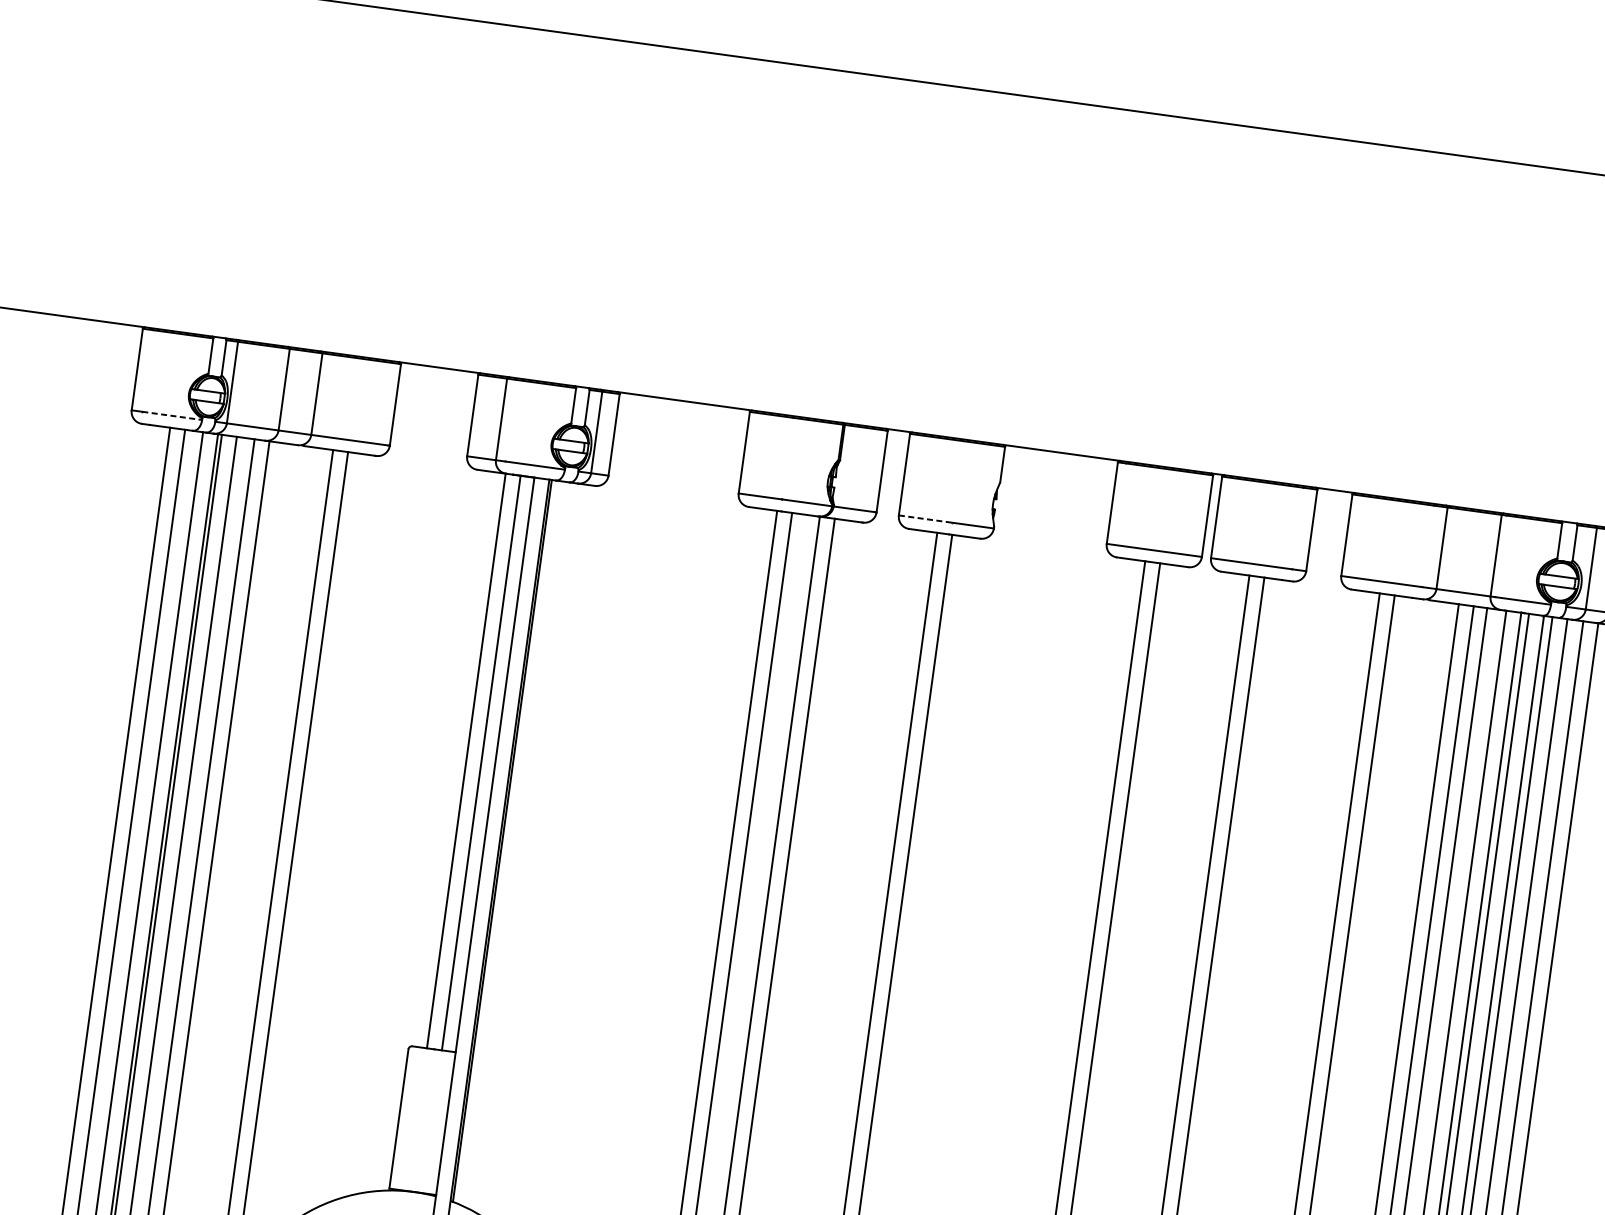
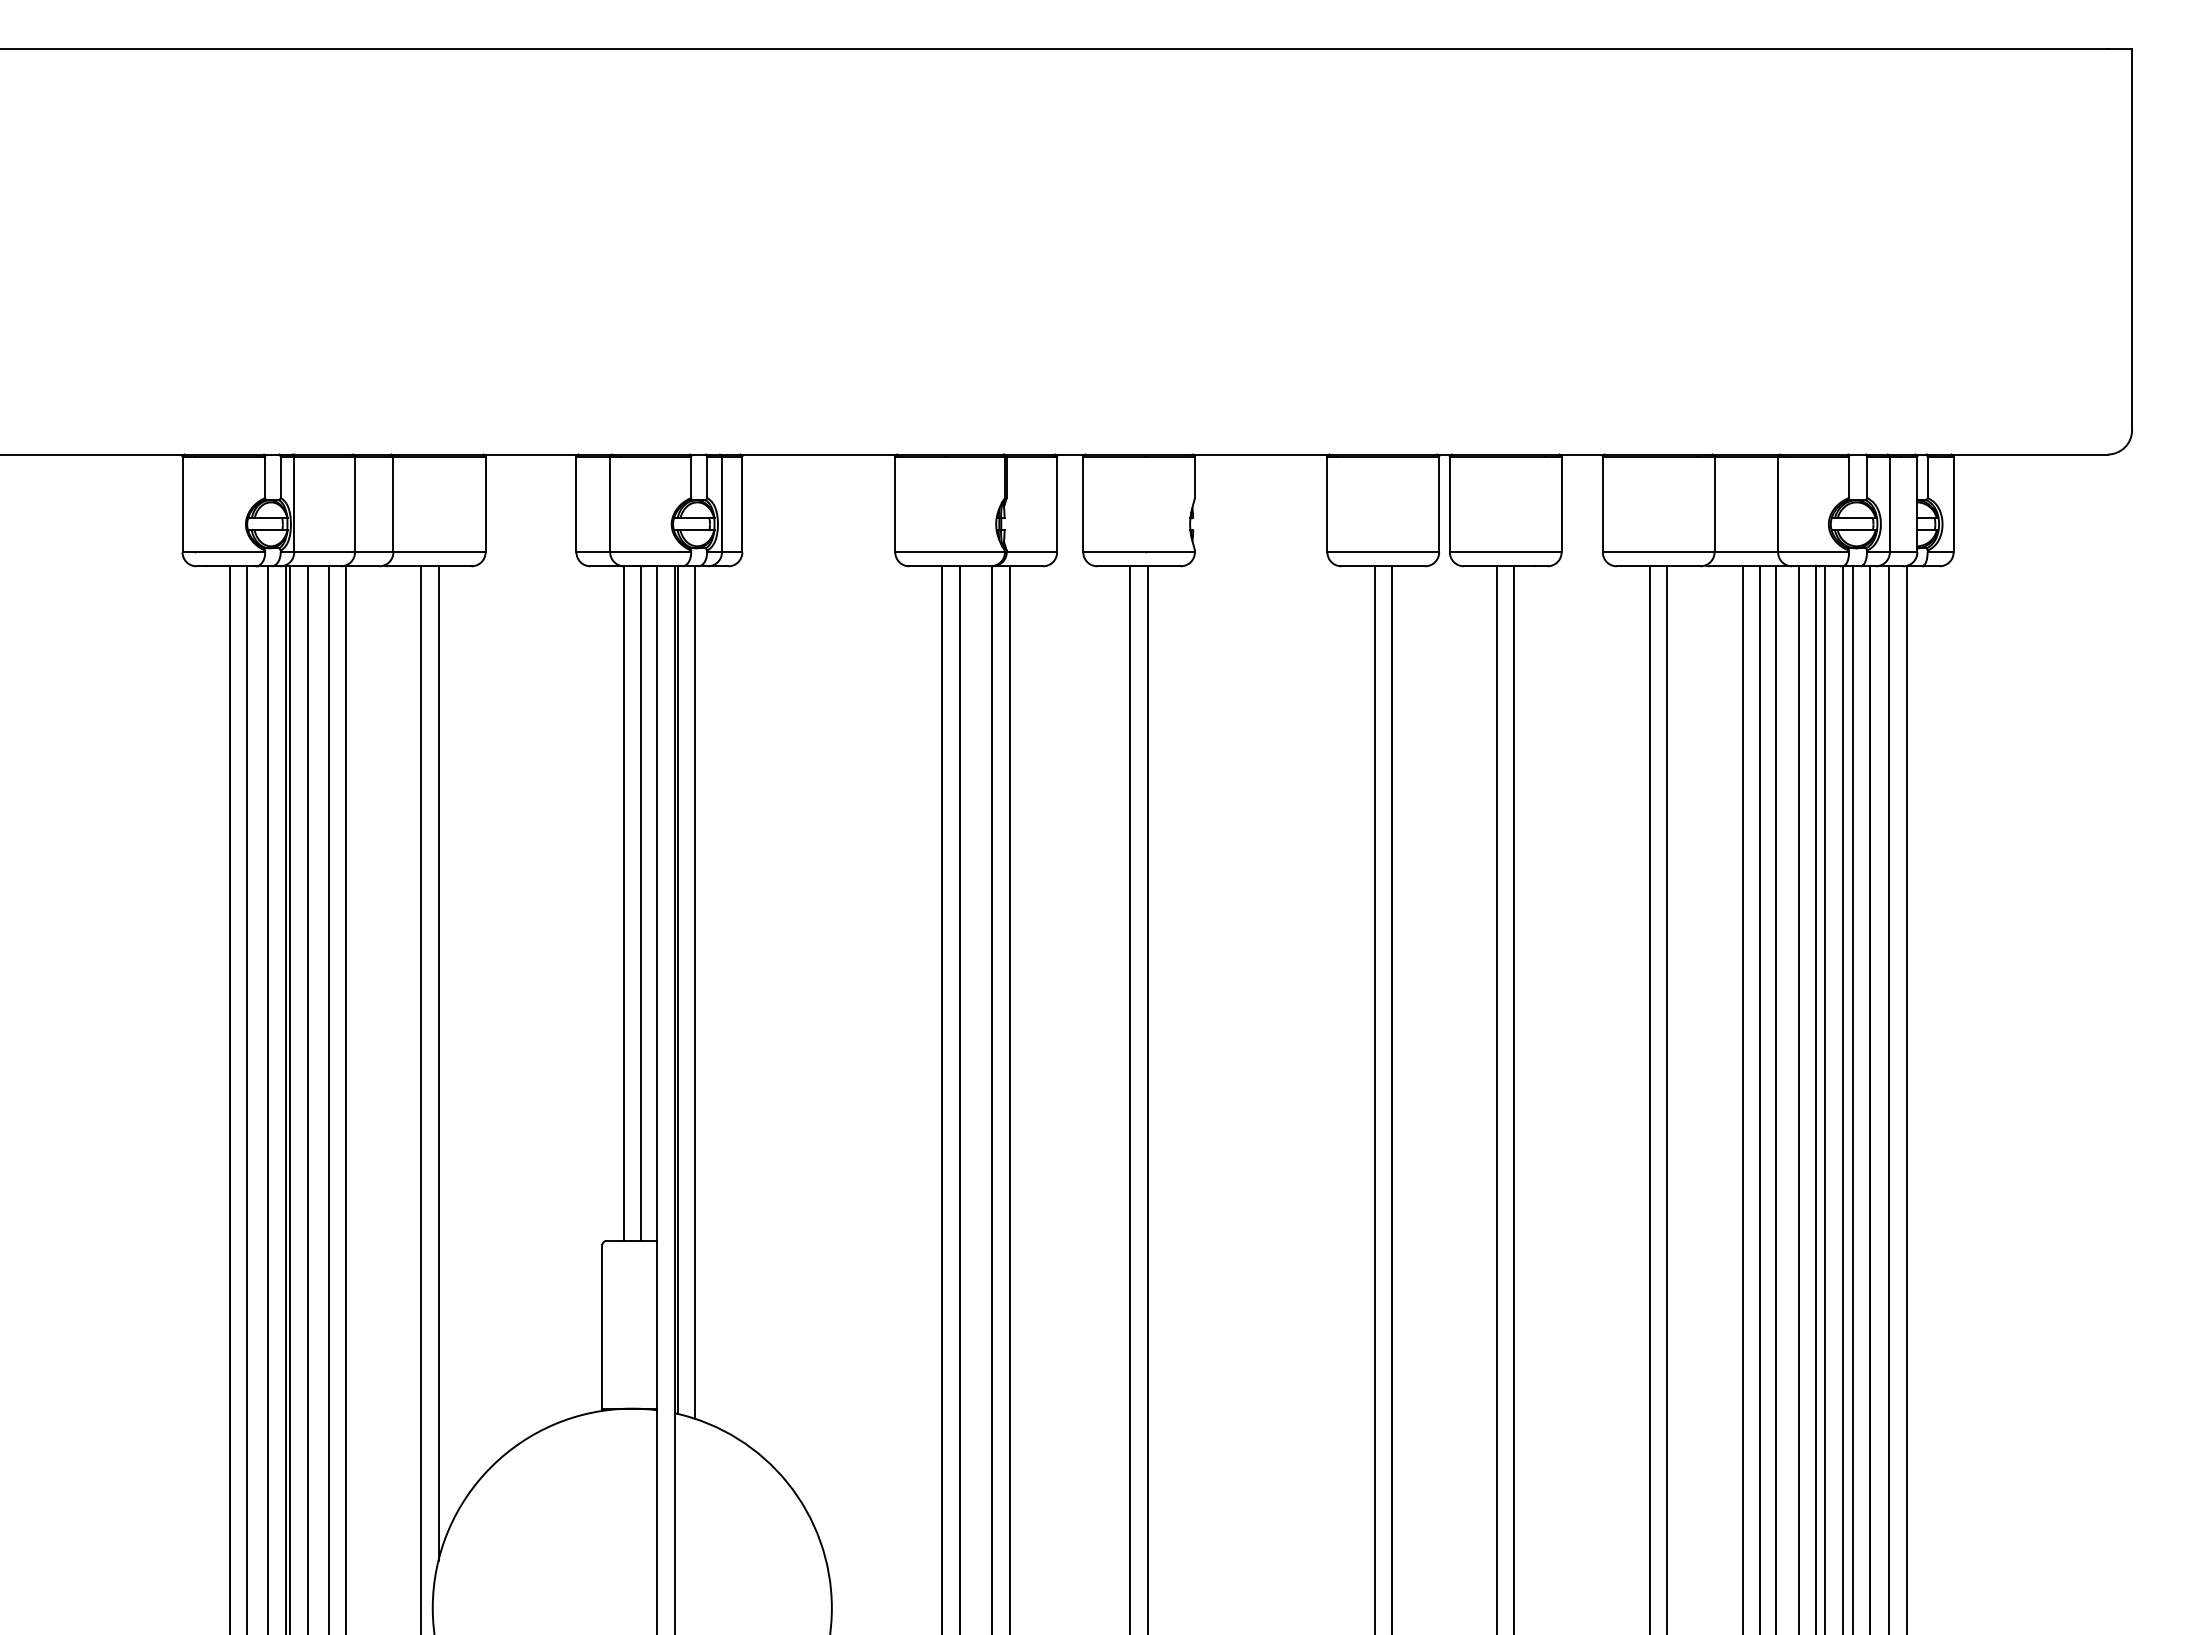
line: (172, 416) -> (230, 552), dashed -> solid
line: (926, 519) -> (1115, 552), dashed -> solid
line: (517, 845) -> (695, 992), added

